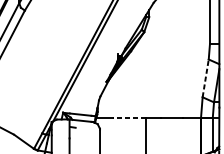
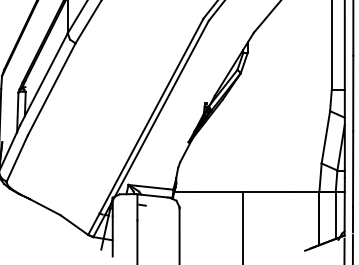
line: (205, 78) -> (325, 137), dashed -> solid
line: (128, 117) -> (219, 191), dashed -> solid

